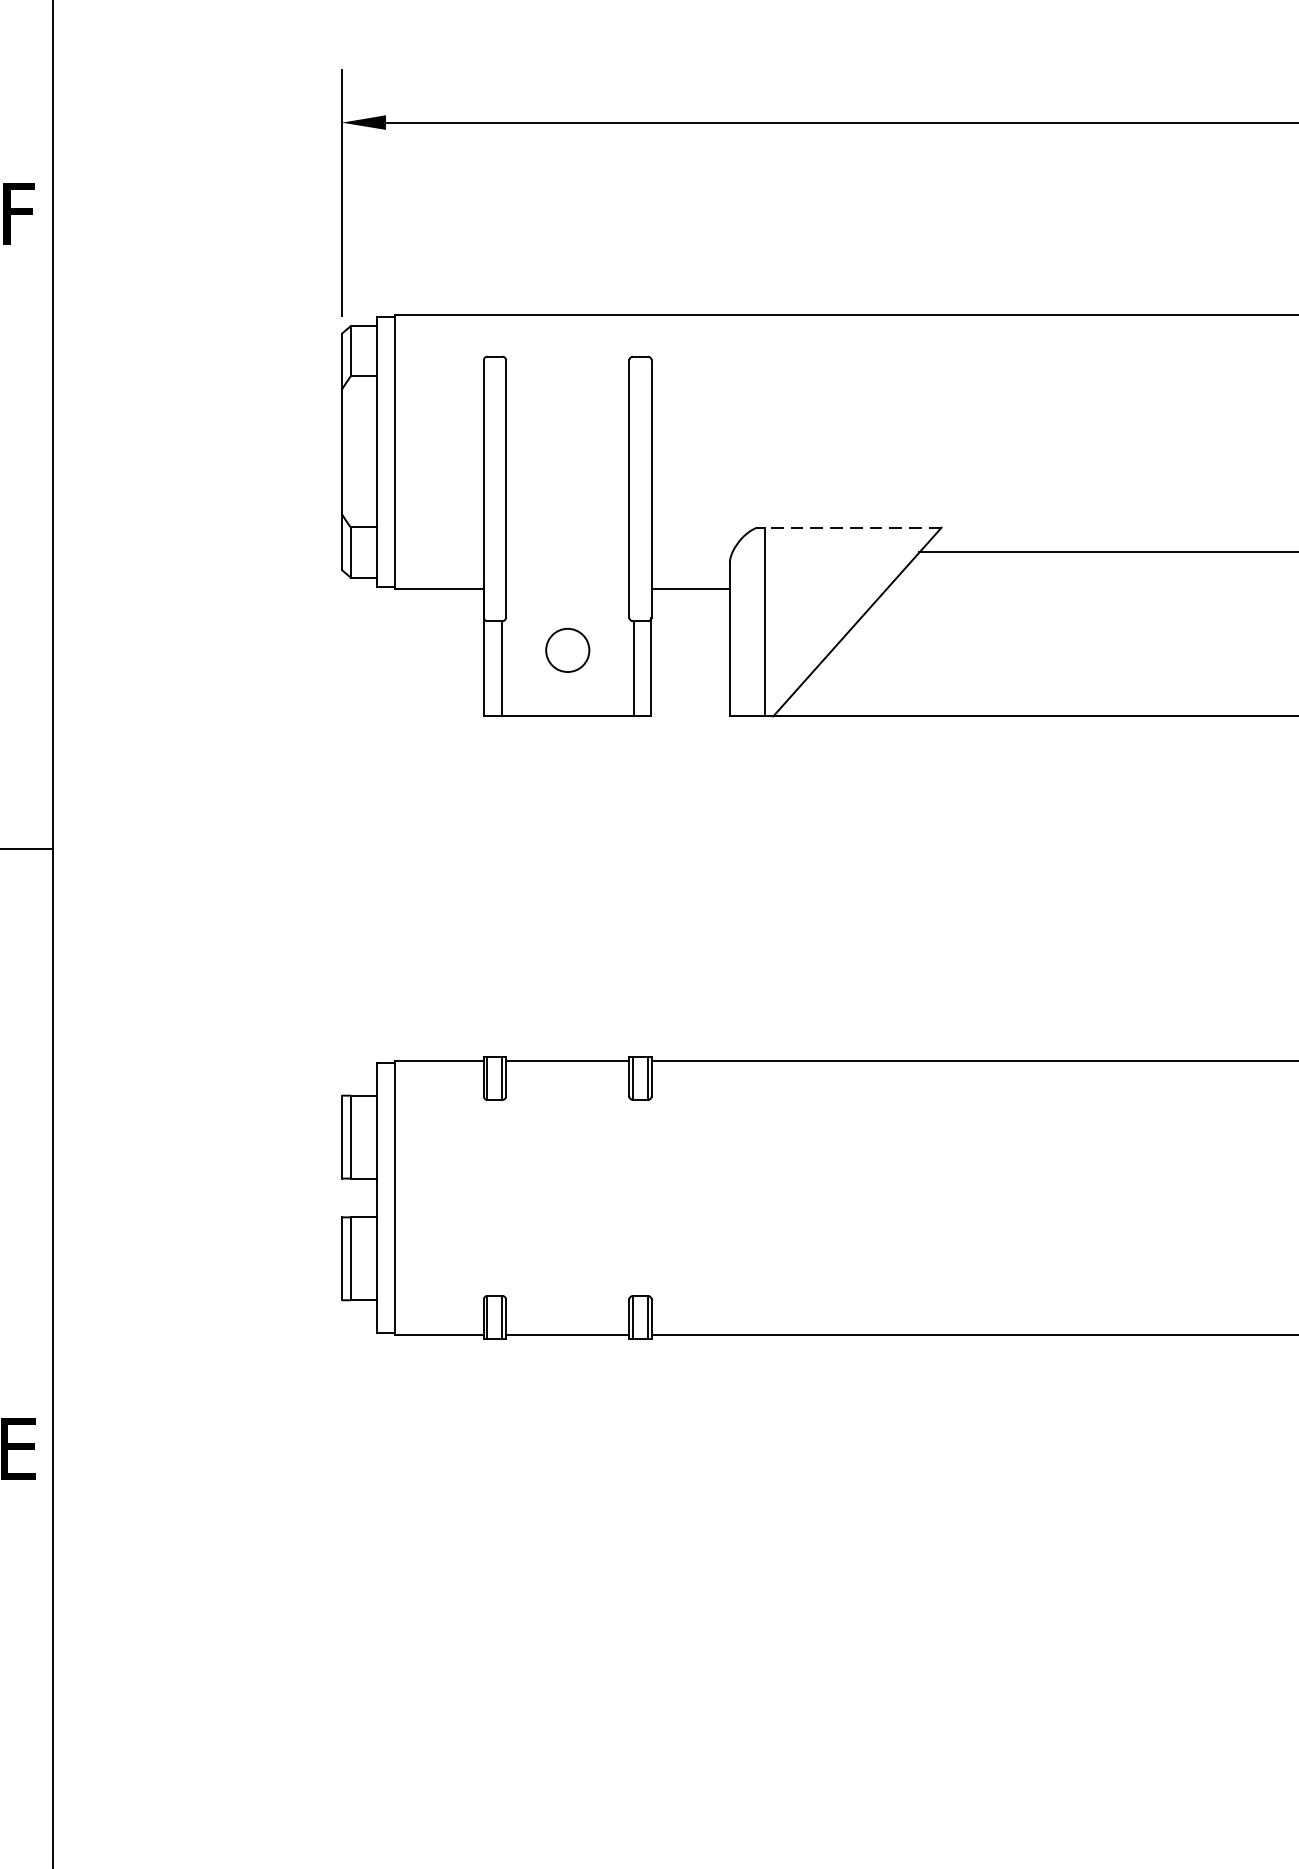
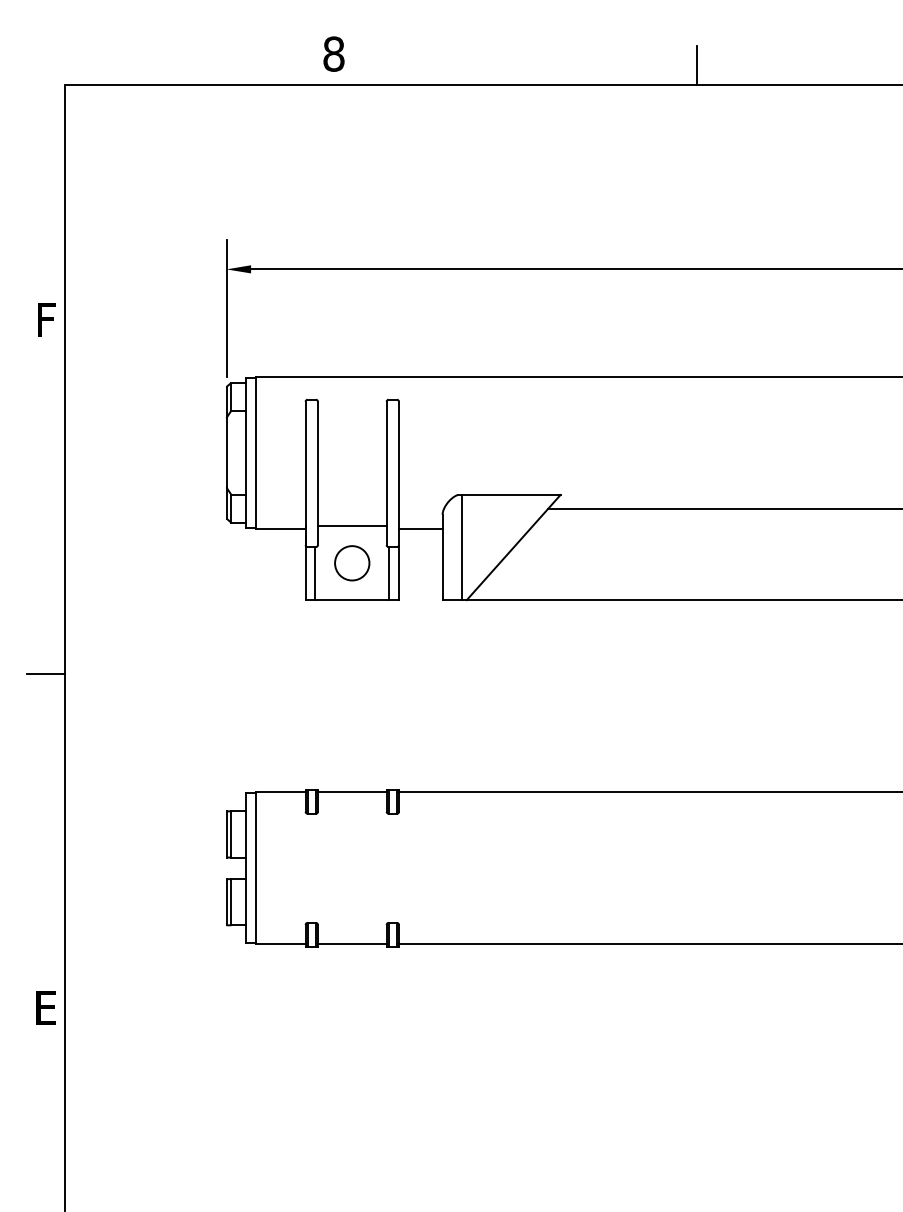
line: (851, 528) -> (510, 495), dashed -> solid
line: (566, 584) -> (351, 526), added
circle: (568, 650) -> (352, 563), size x1.43

